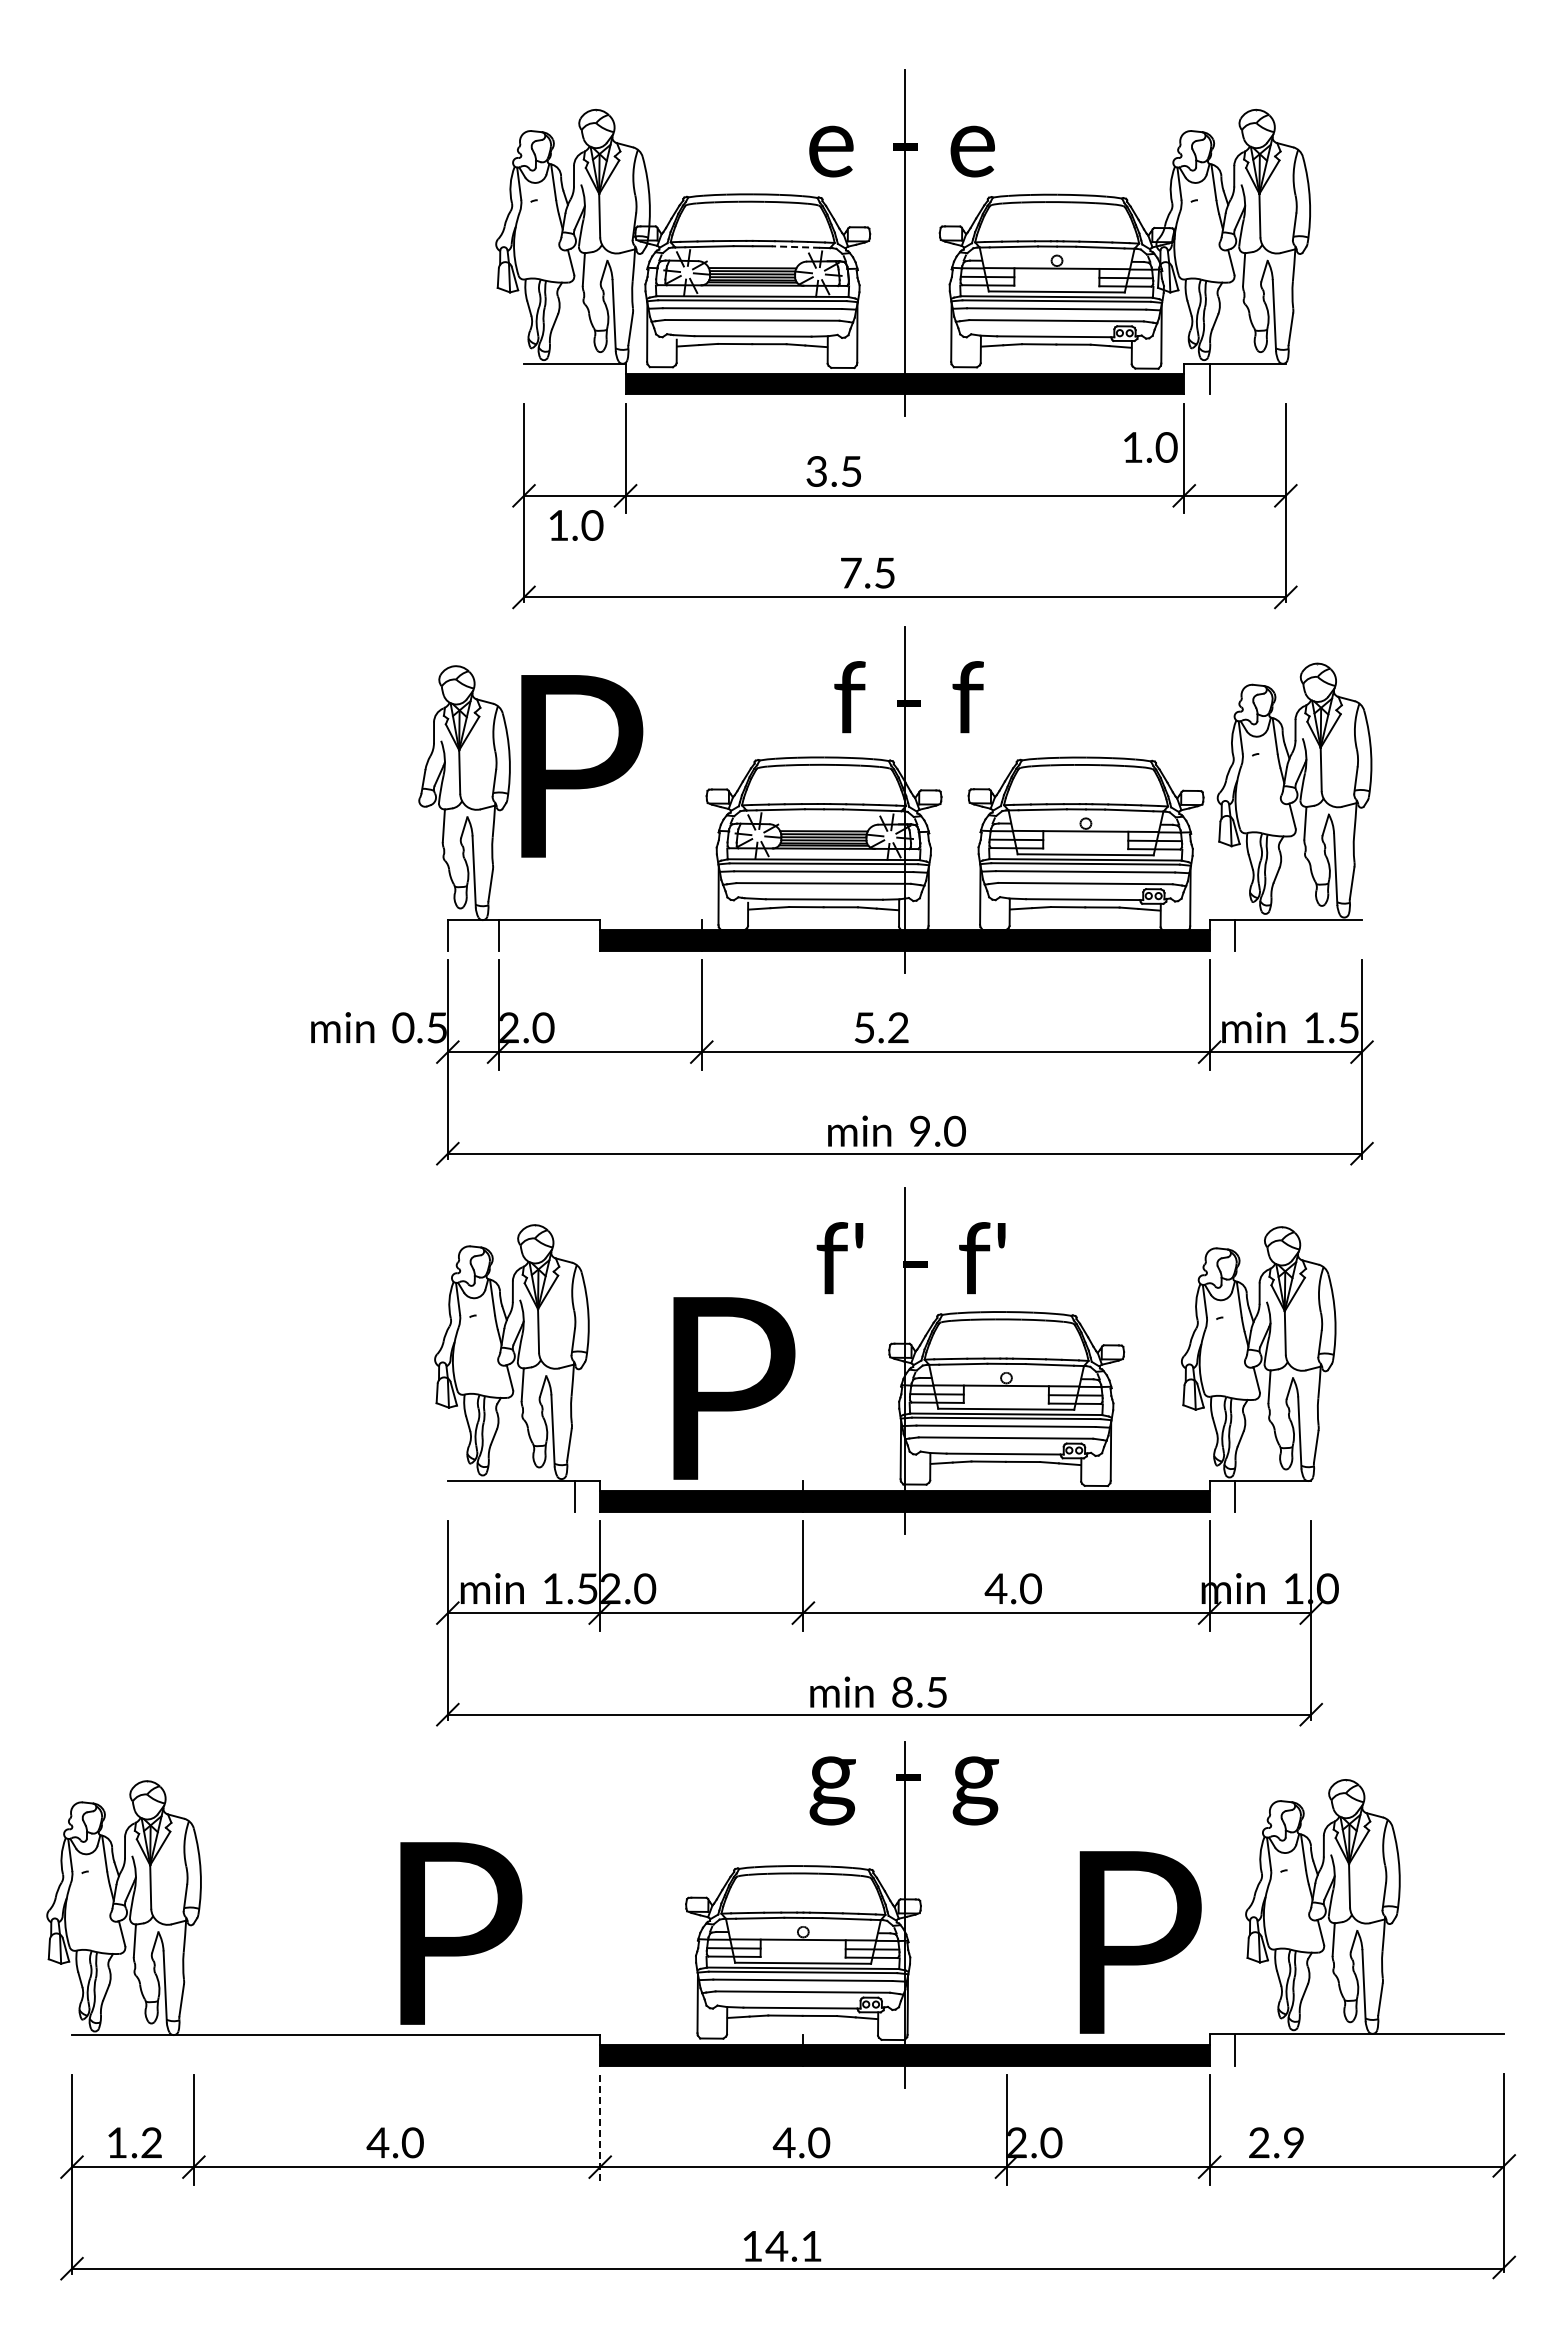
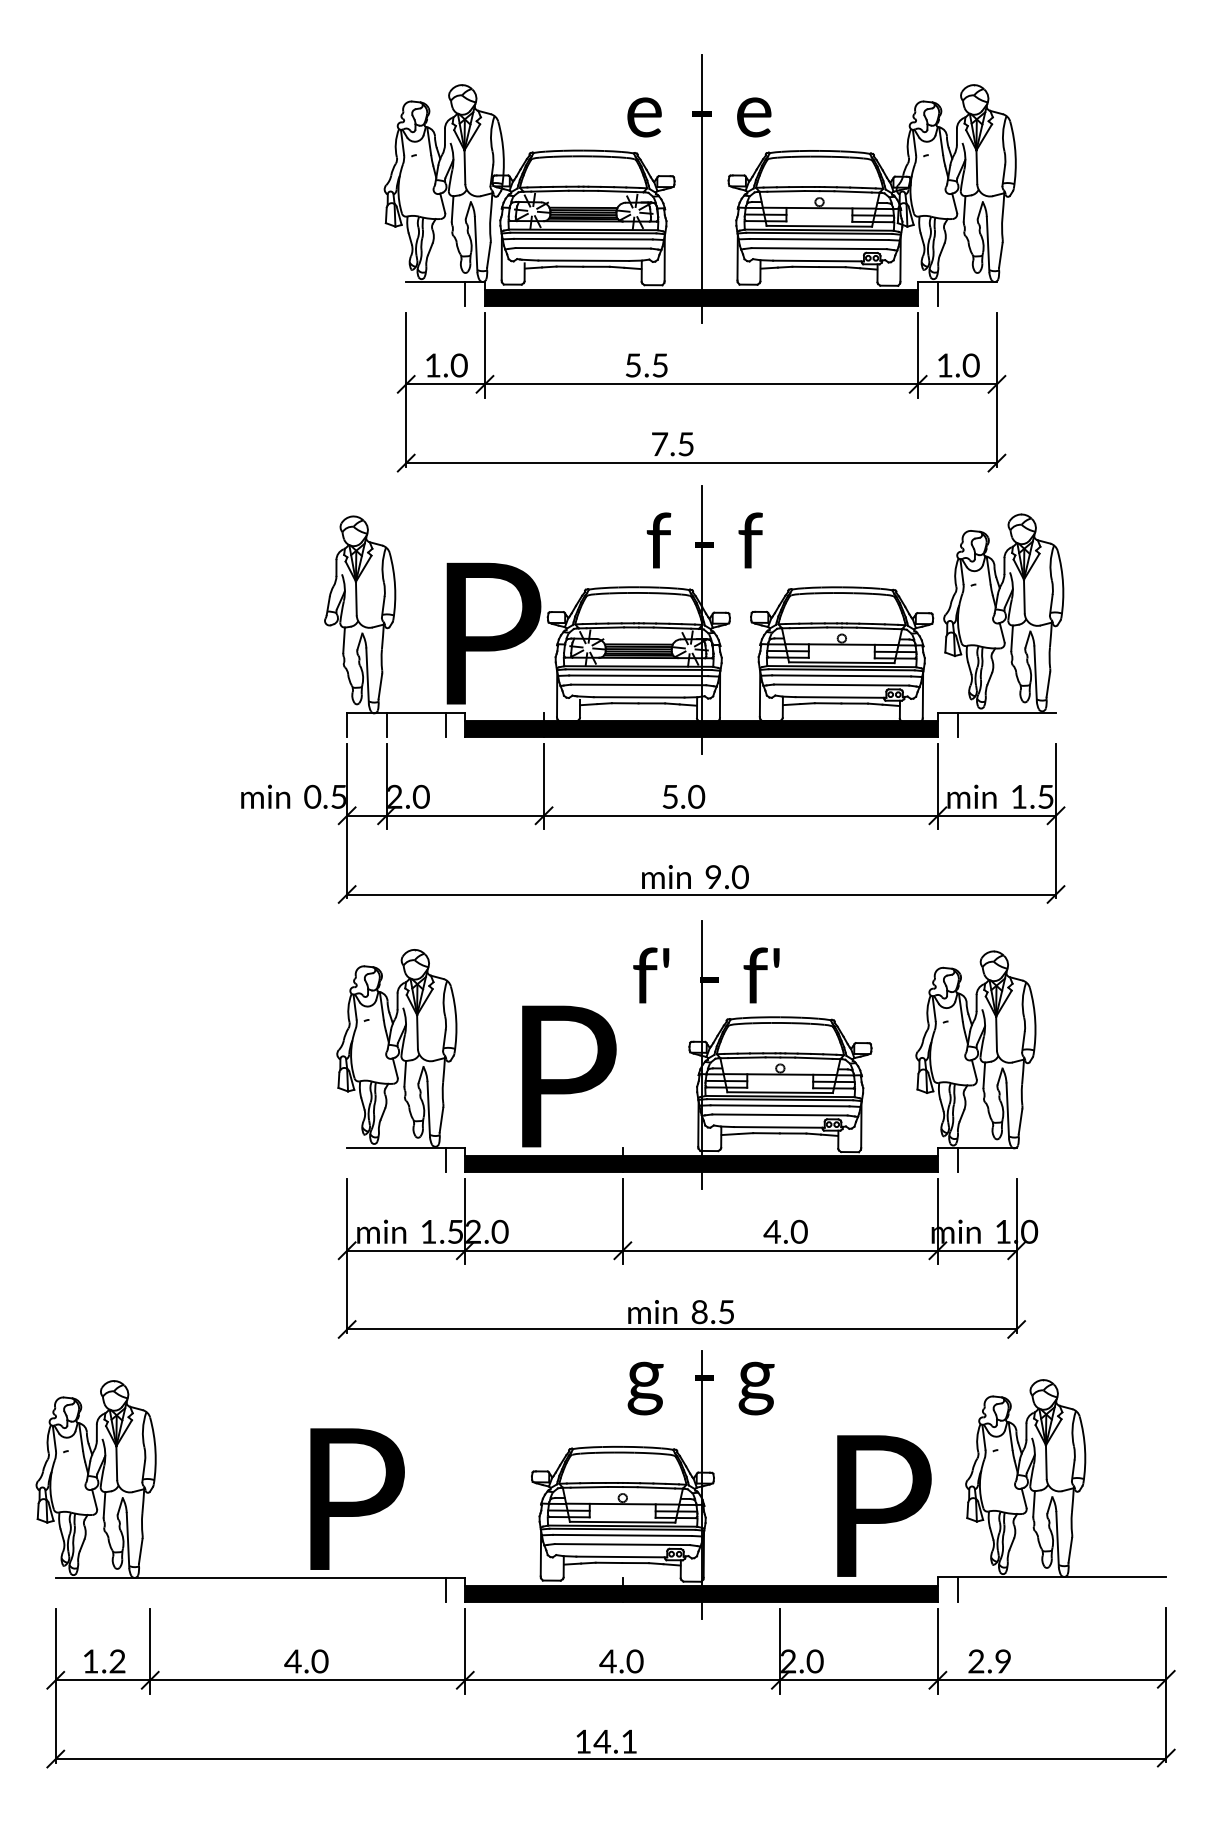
line: (795, 247) -> (616, 191), dashed -> solid
line: (600, 378) -> (465, 293), added
text: (1150, 447) -> (958, 365), moved
text: (816, 471) -> (633, 365), 3.5 -> 5.5
text: (576, 525) -> (446, 365), moved
text: (582, 766) -> (494, 633), moved
line: (574, 935) -> (445, 725), added
text: (898, 1027) -> (696, 796), .2 -> .0
line: (574, 2050) -> (445, 1589), added
line: (600, 2129) -> (465, 1651), dashed -> solid

